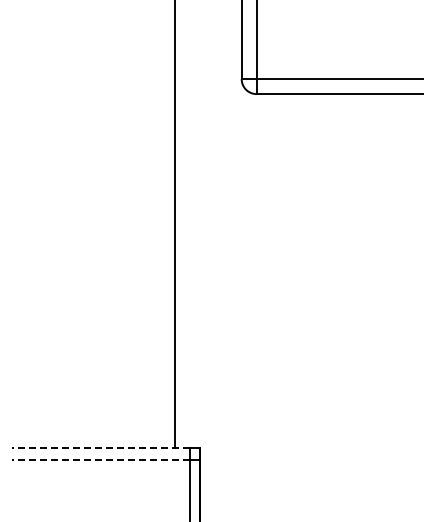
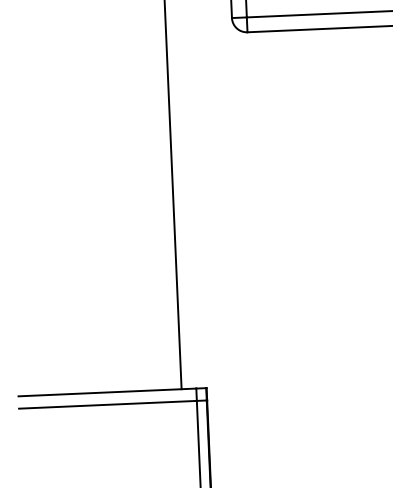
line: (100, 447) -> (106, 392), dashed -> solid
line: (100, 460) -> (107, 405), dashed -> solid

